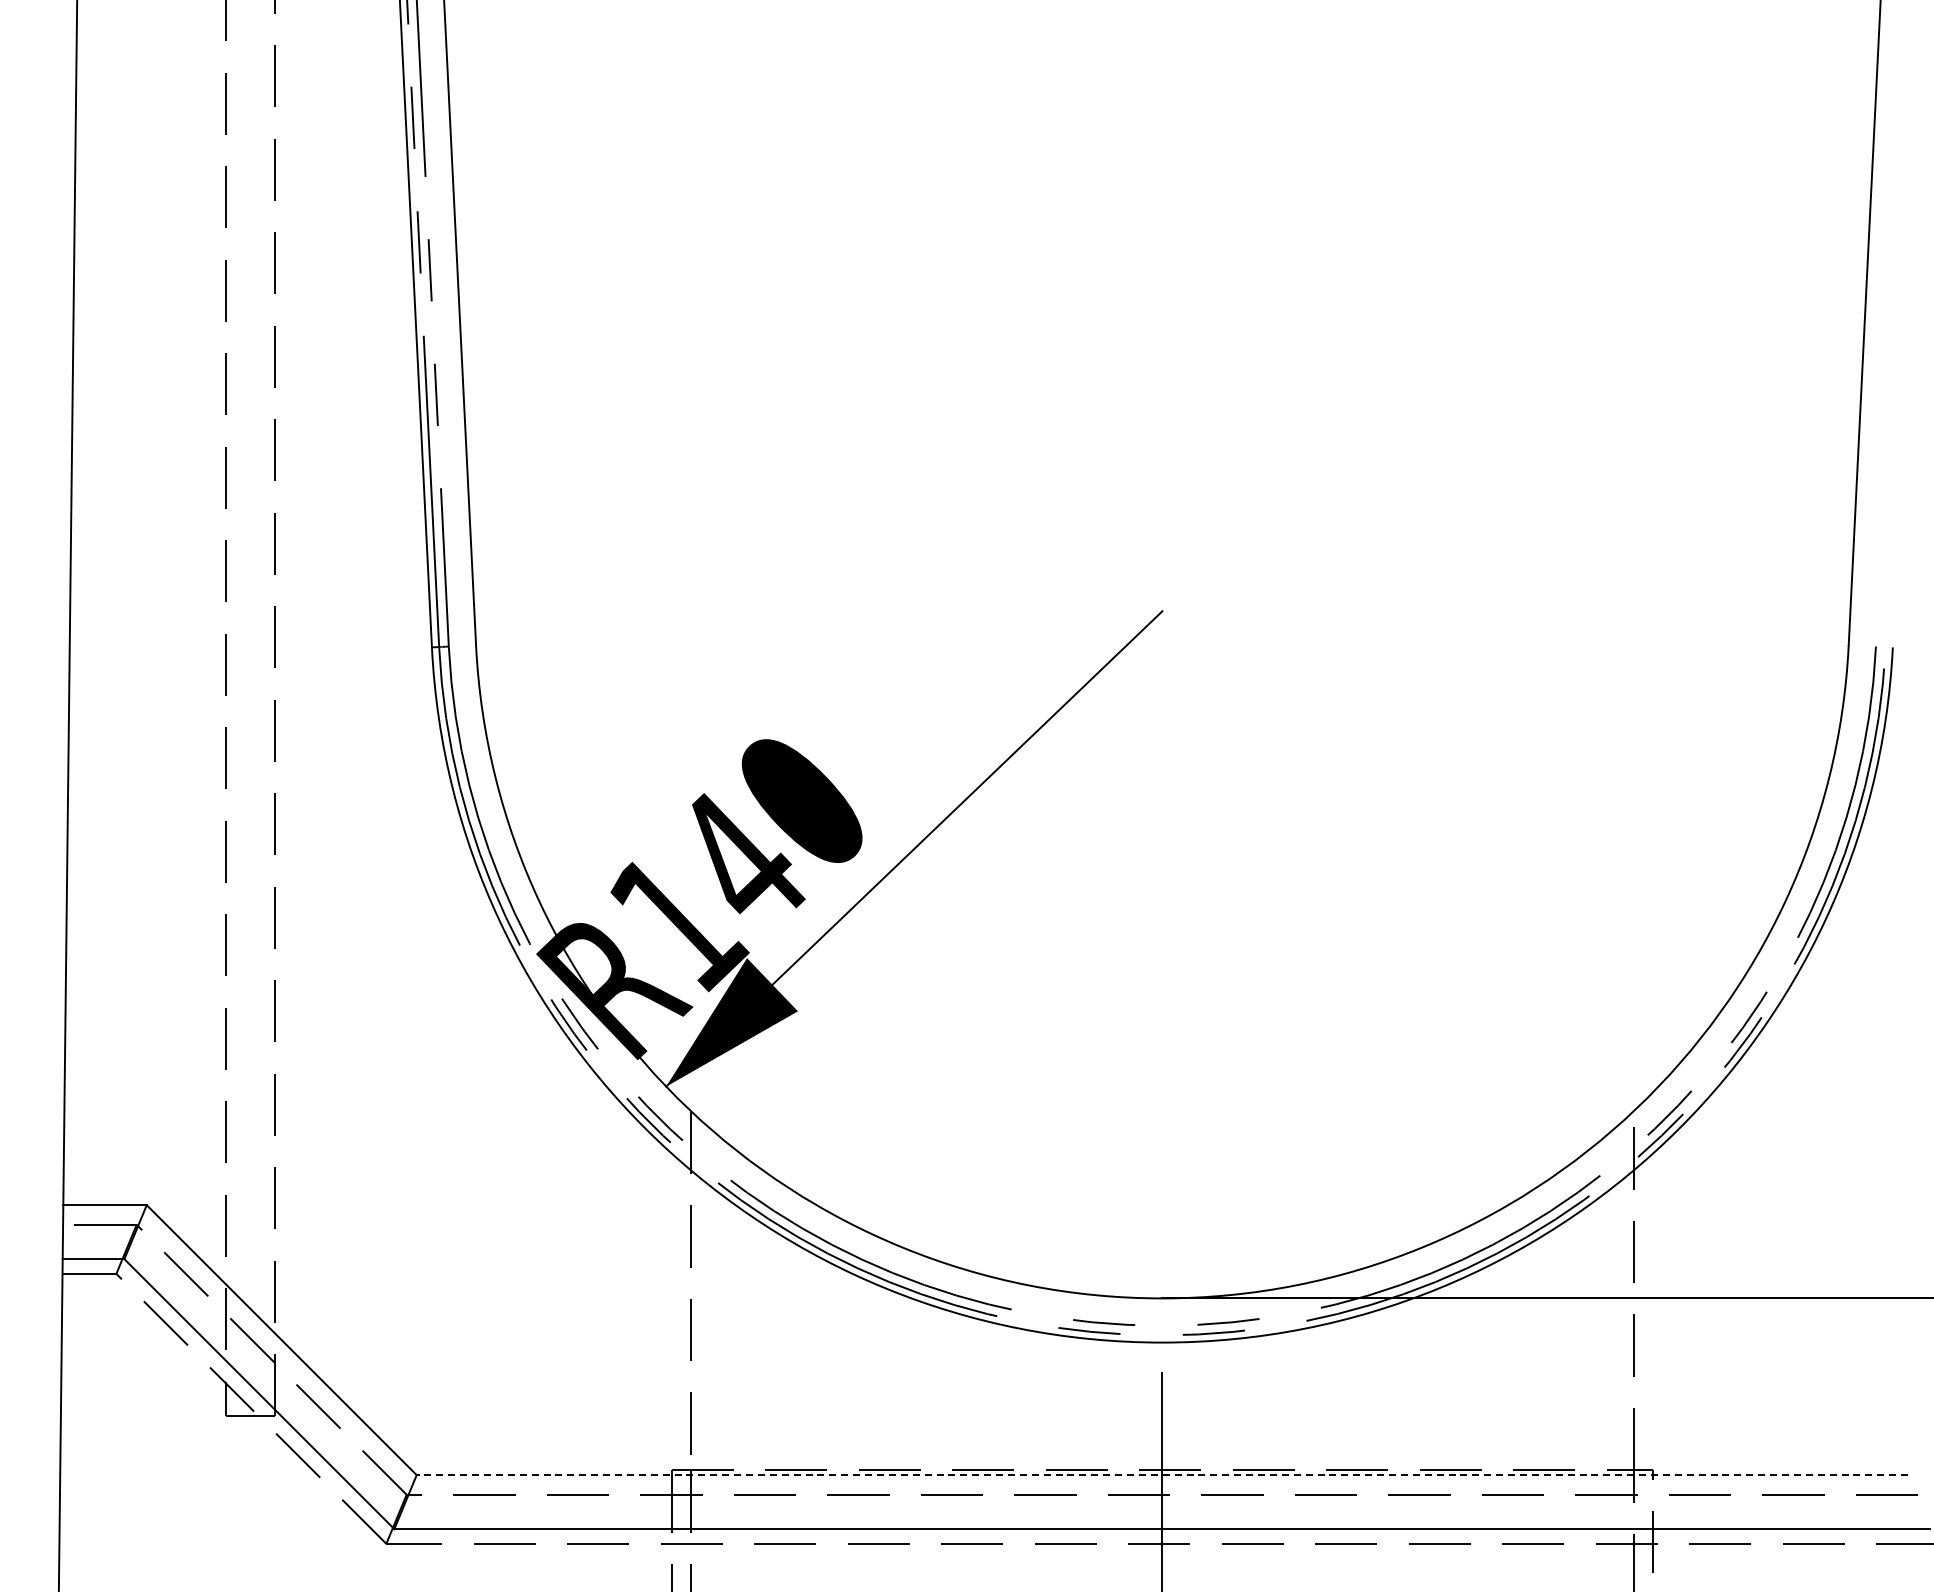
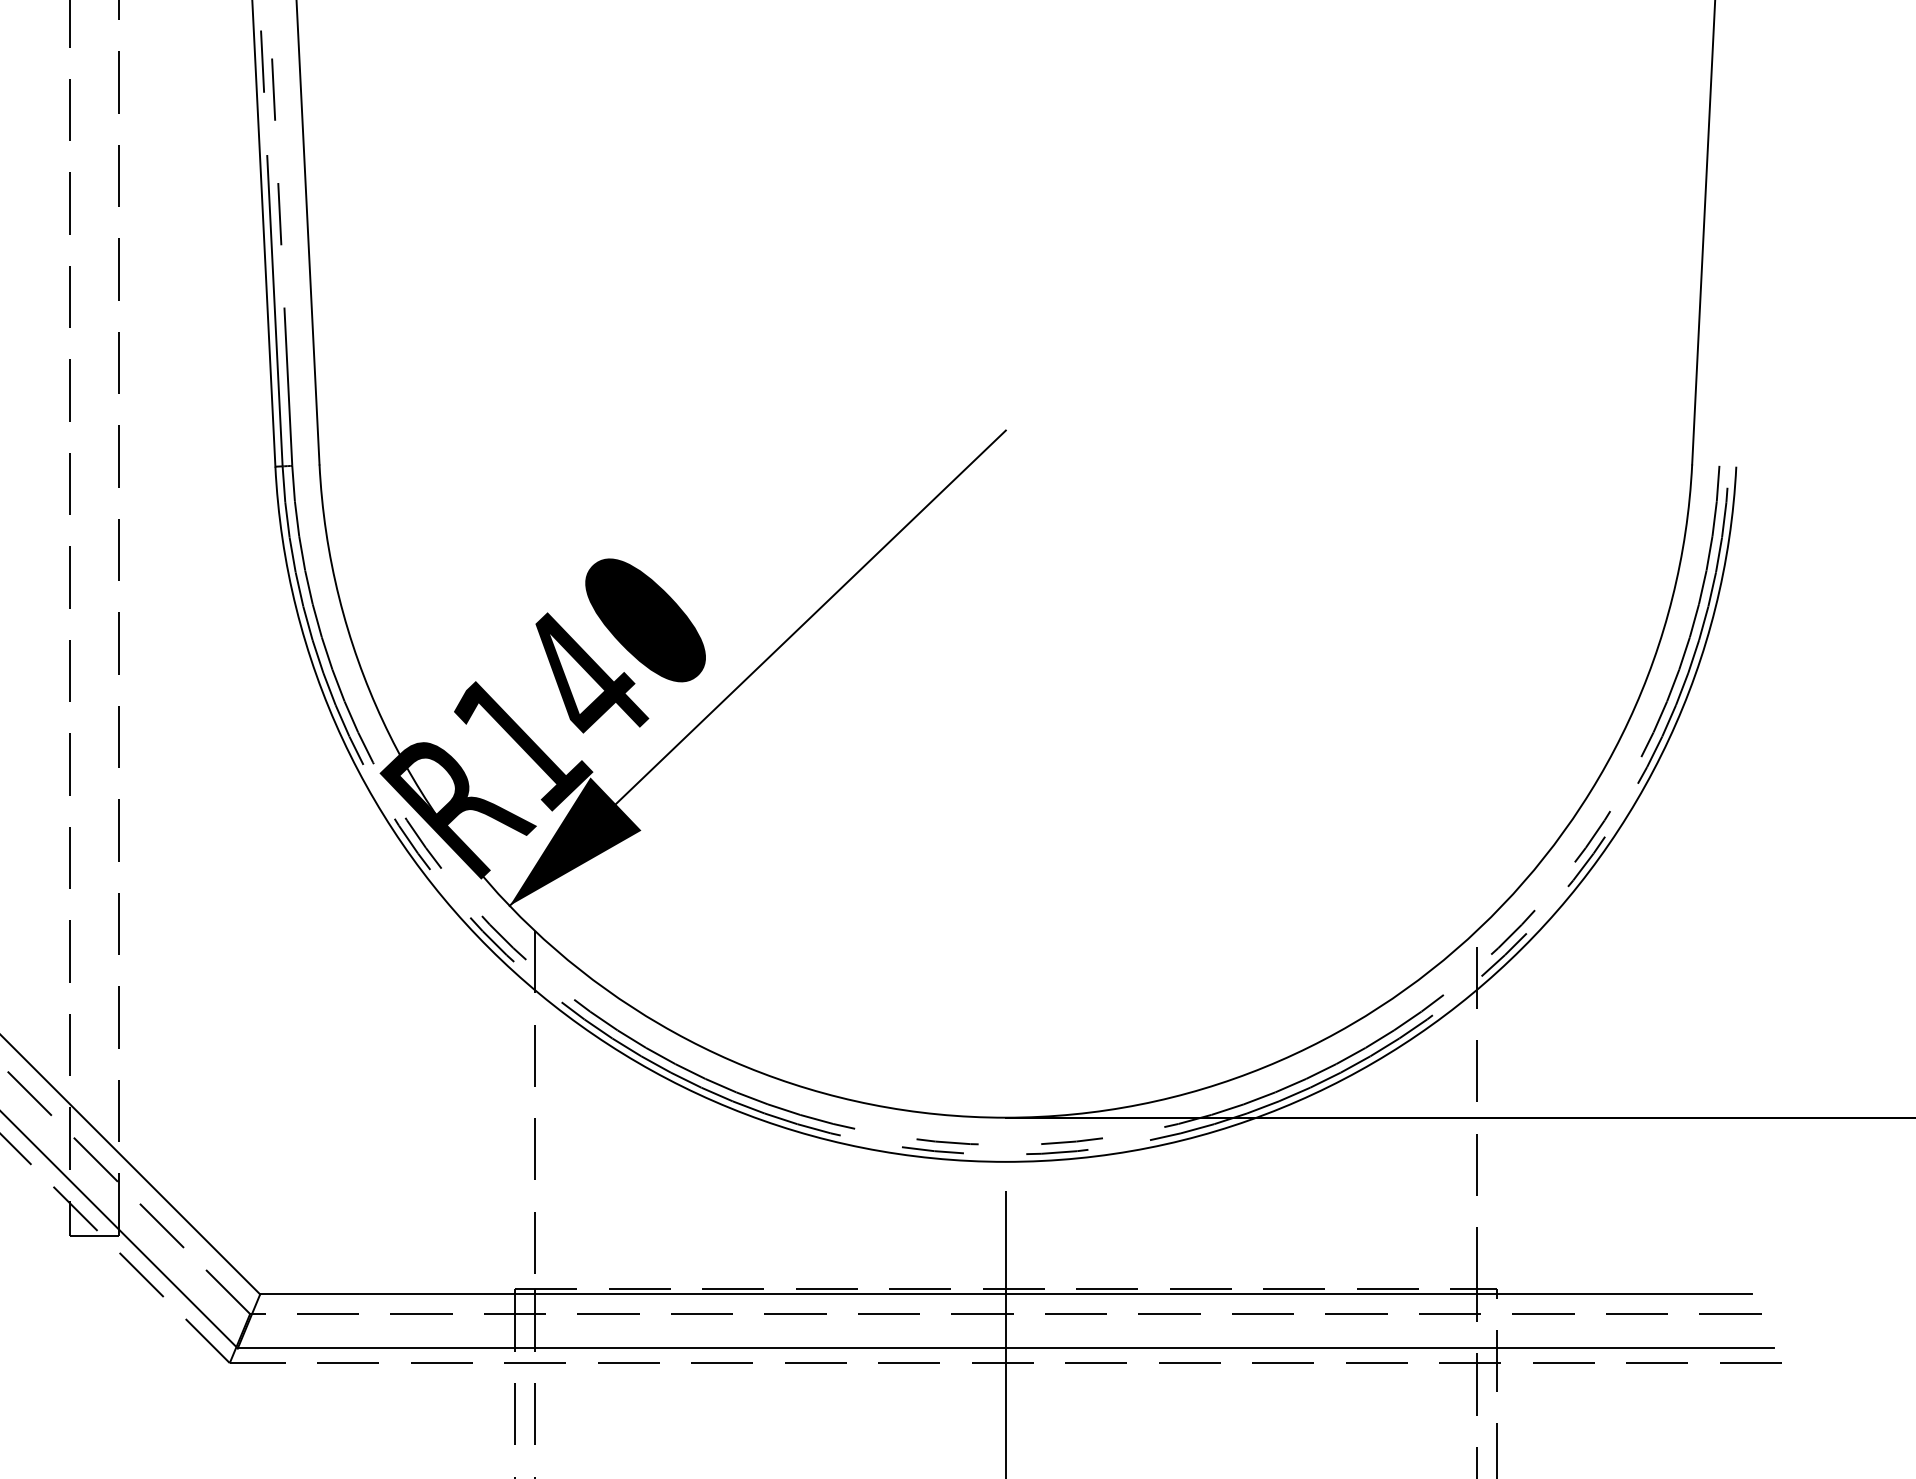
line: (1162, 1475) -> (1005, 1294), dashed -> solid

